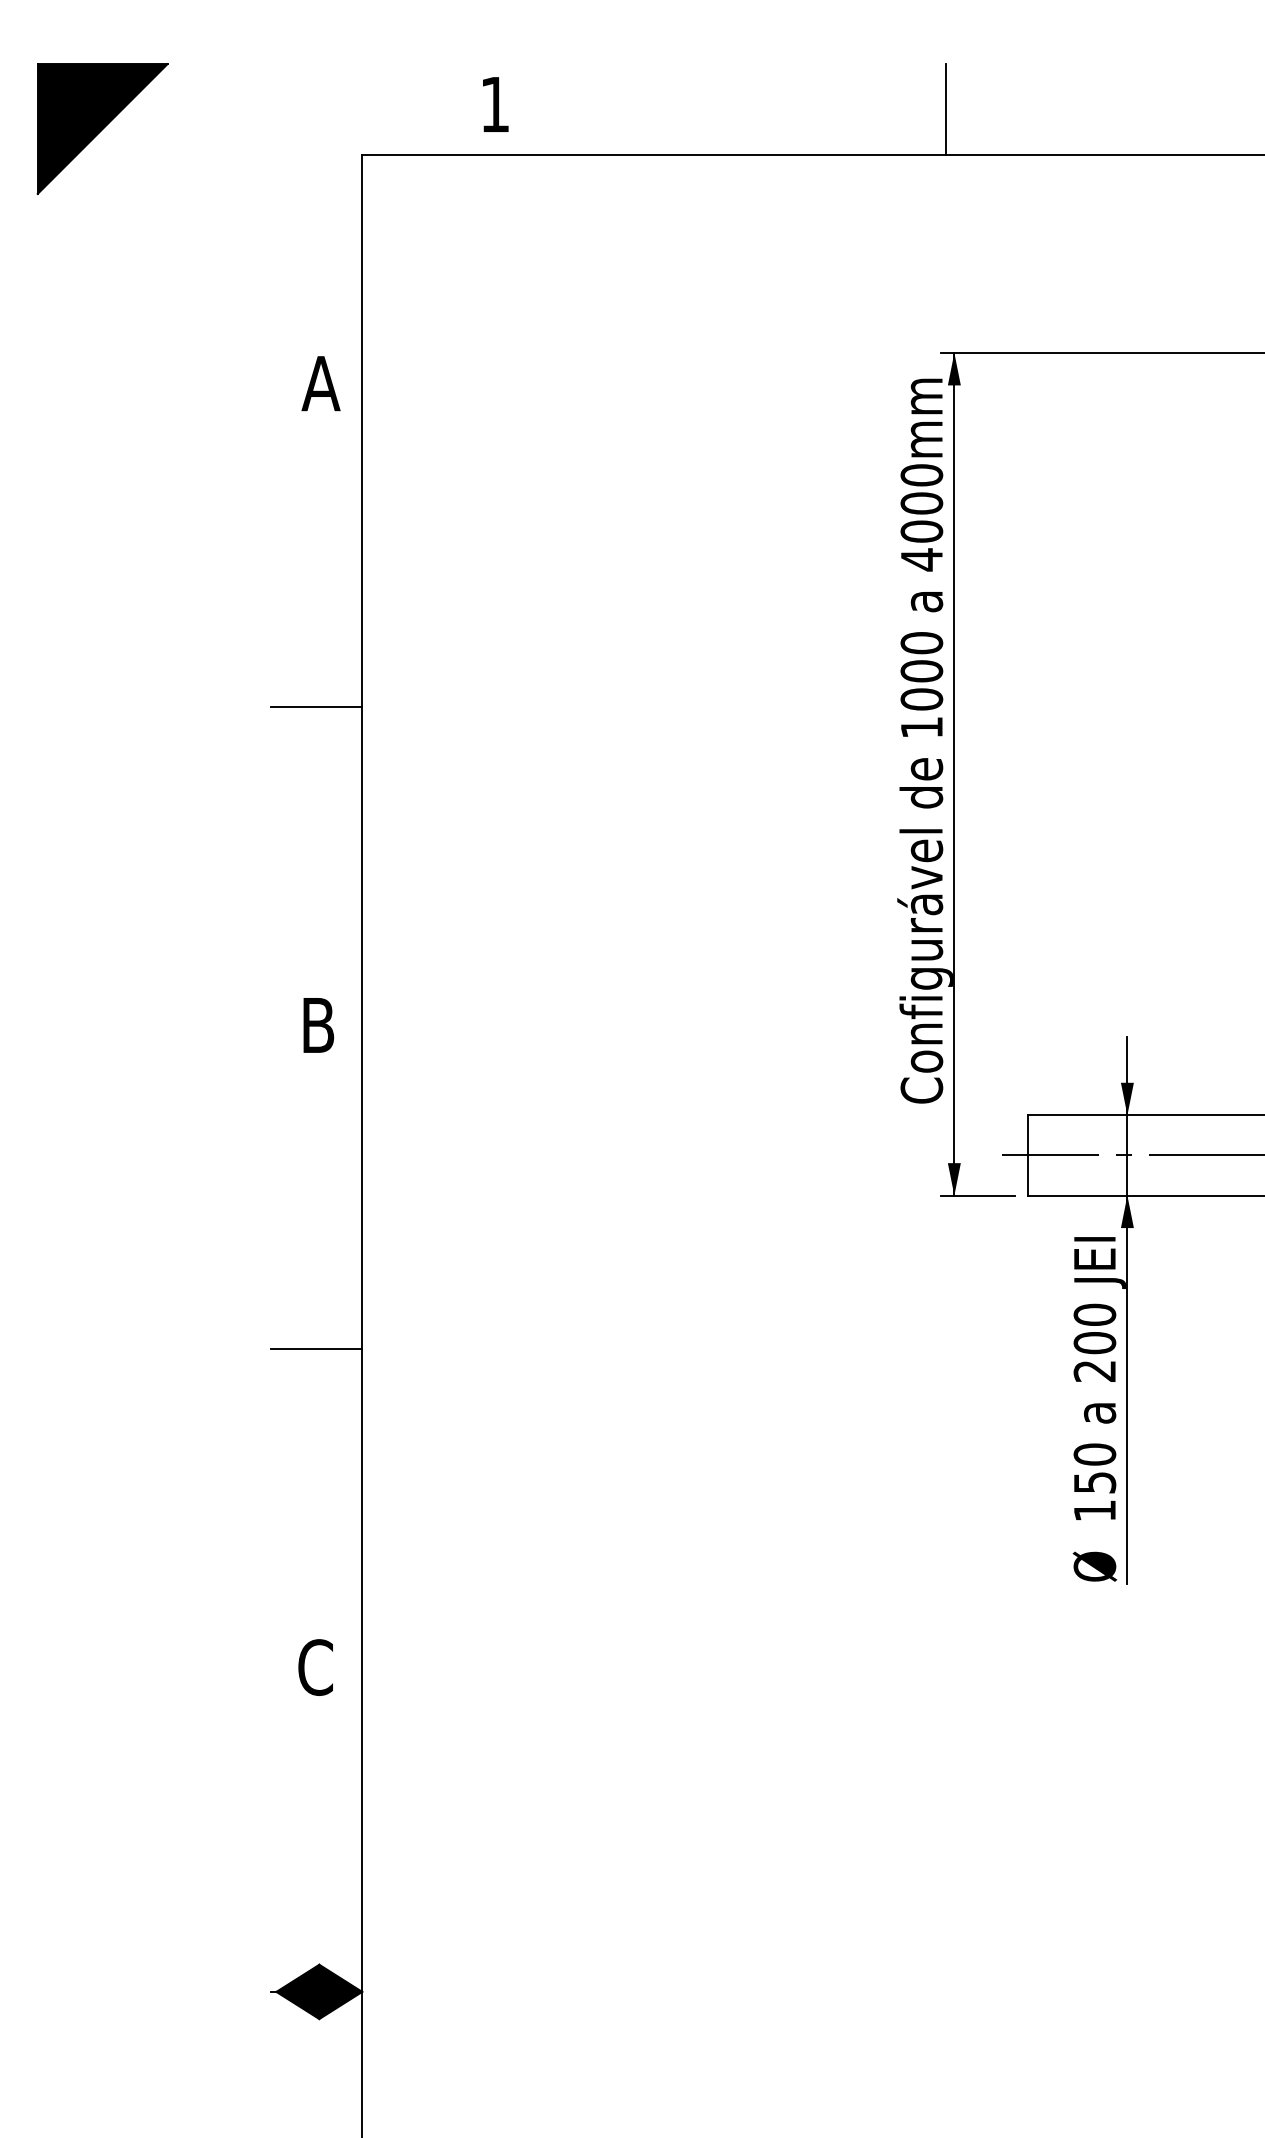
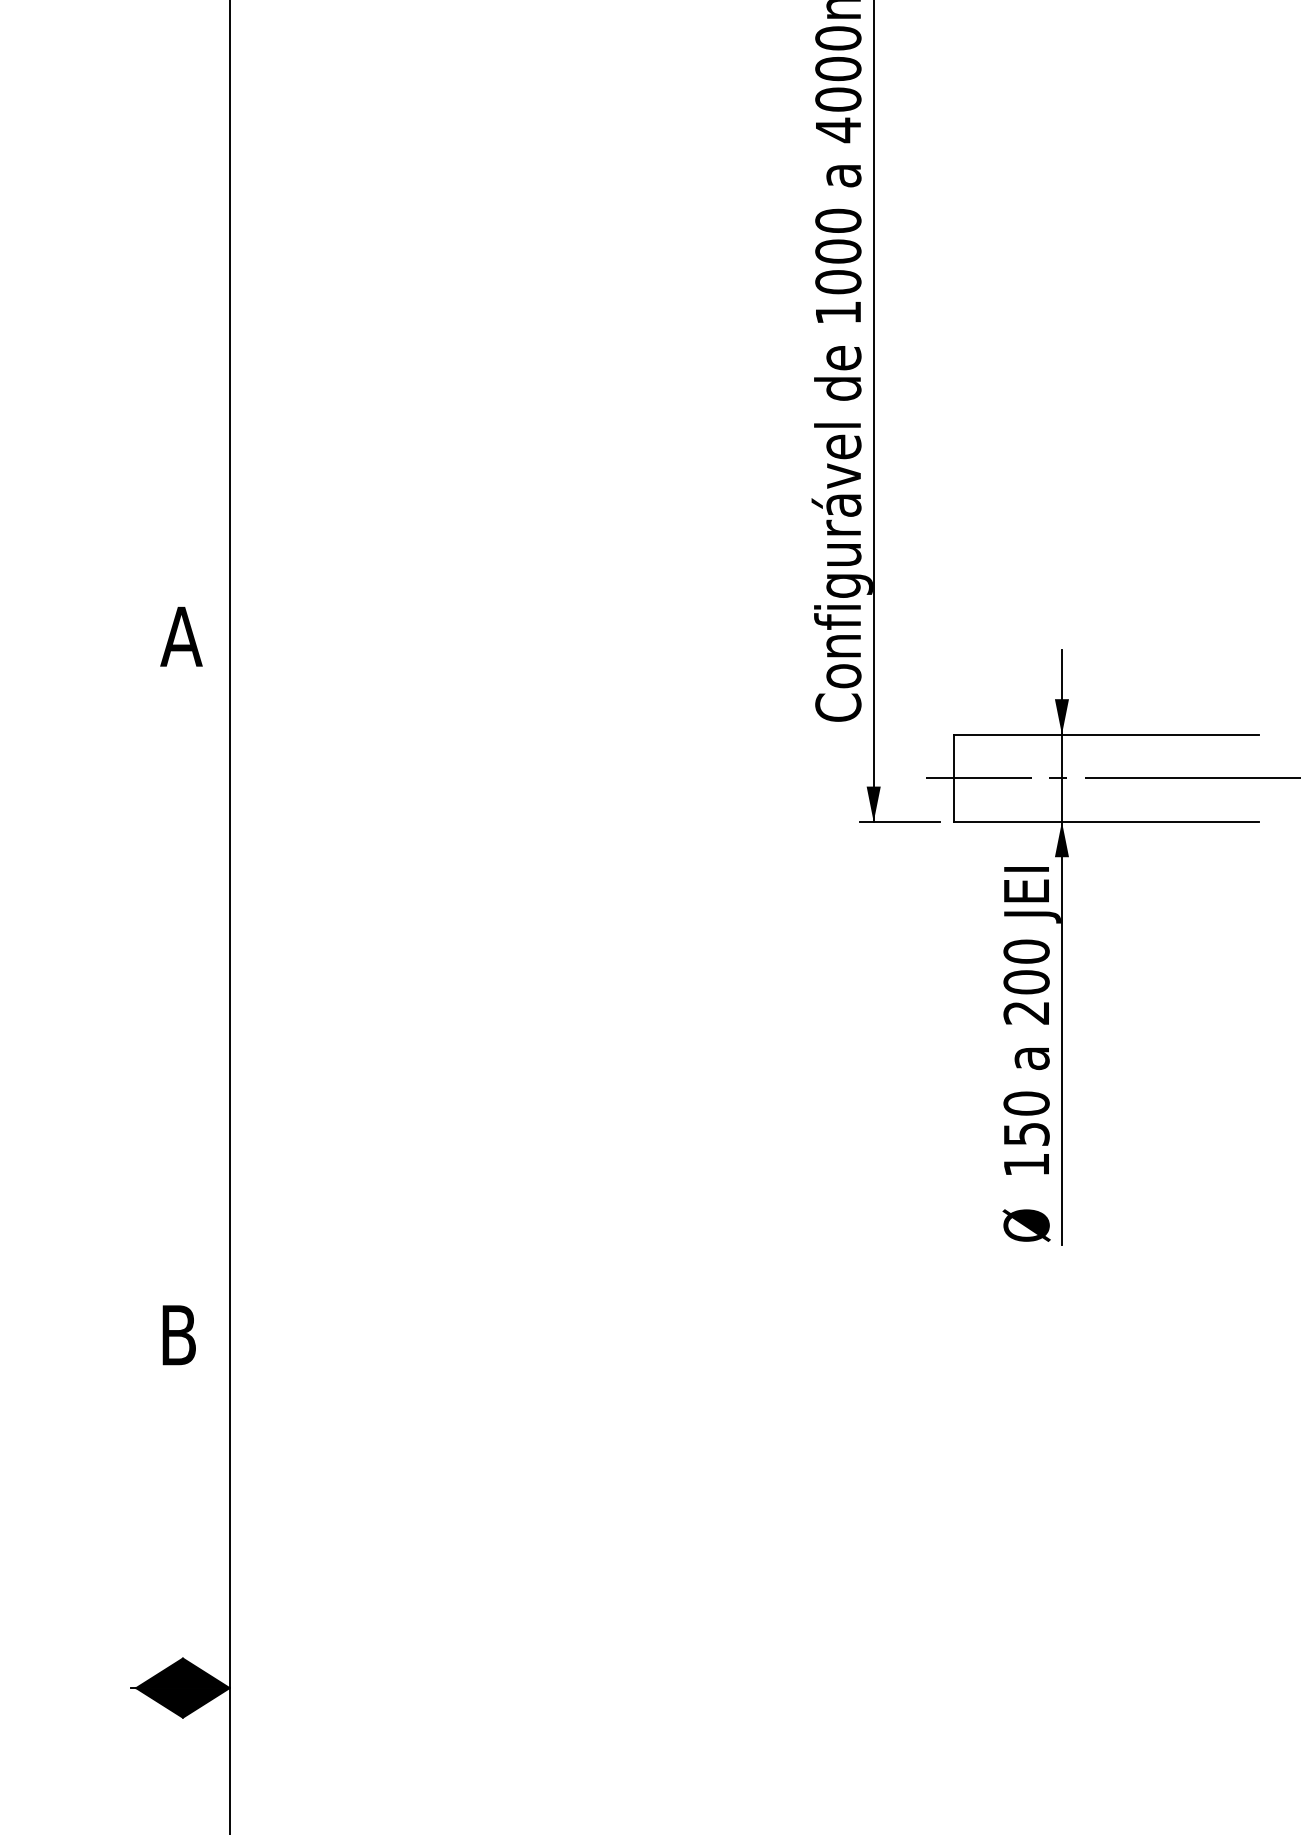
line: (316, 706) -> (179, 289), removed
text: (317, 1025) -> (180, 636), B -> A
line: (316, 1349) -> (179, 989), removed
text: (315, 1667) -> (178, 1335), C -> B

